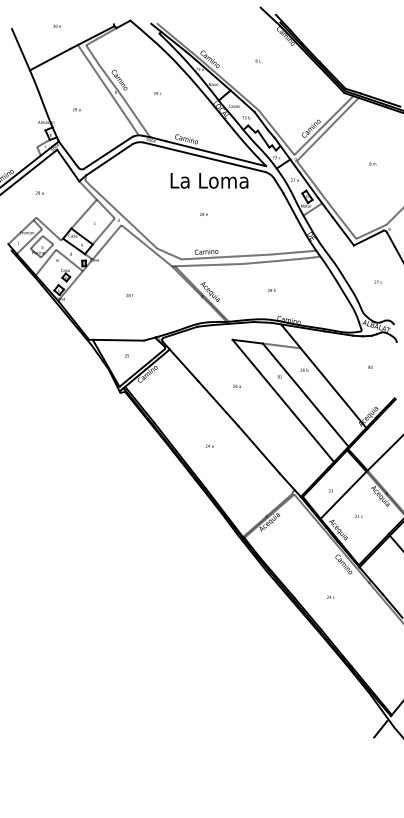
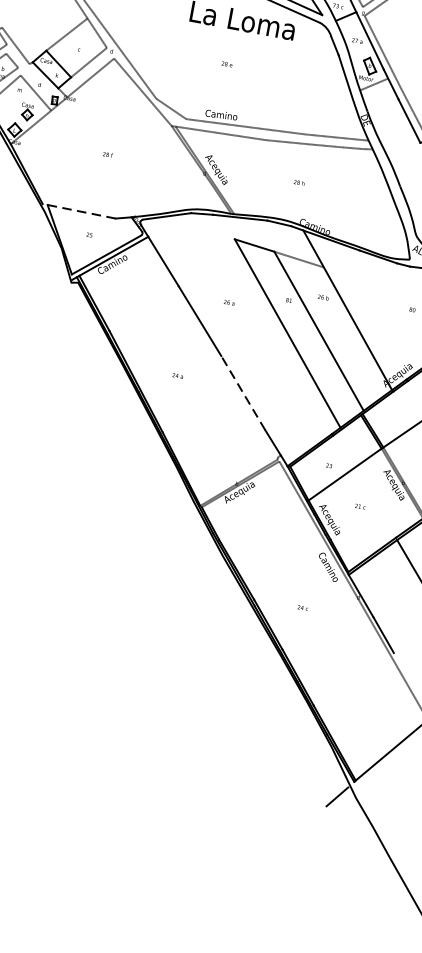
line: (115, 340) -> (77, 211), solid -> dashed
line: (259, 449) -> (243, 392), solid -> dashed

